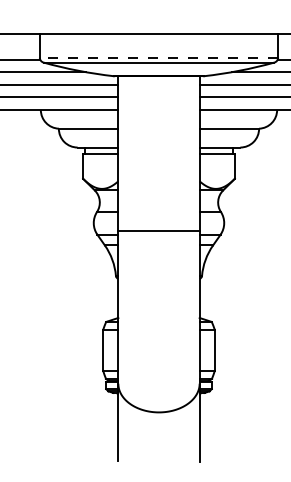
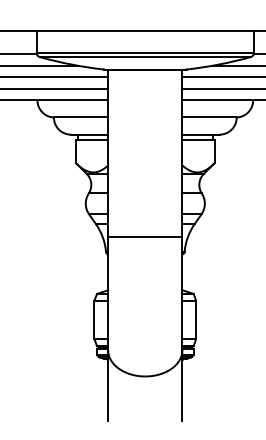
line: (158, 57) -> (144, 52), dashed -> solid
line: (158, 230) -> (144, 236), moved

